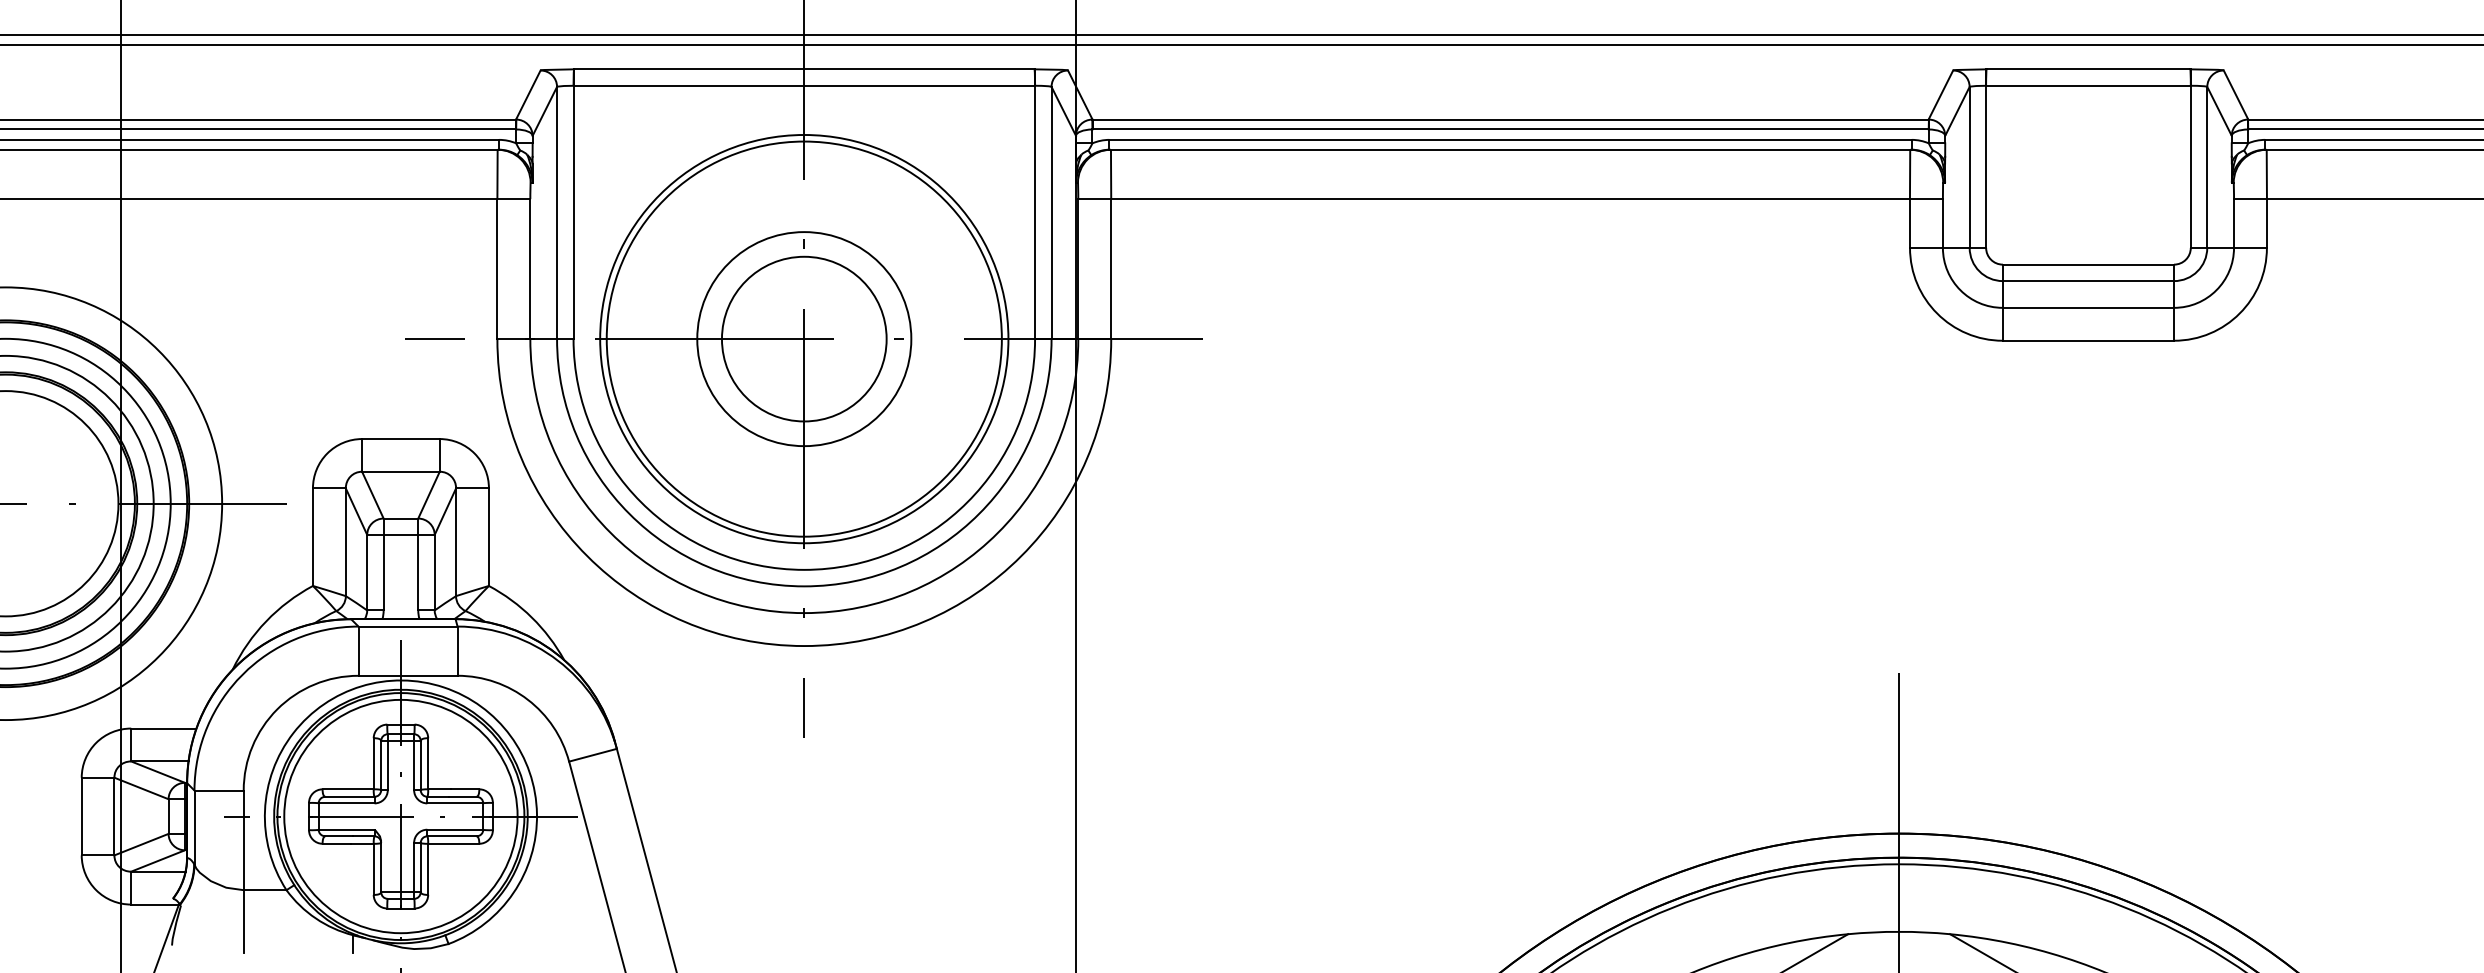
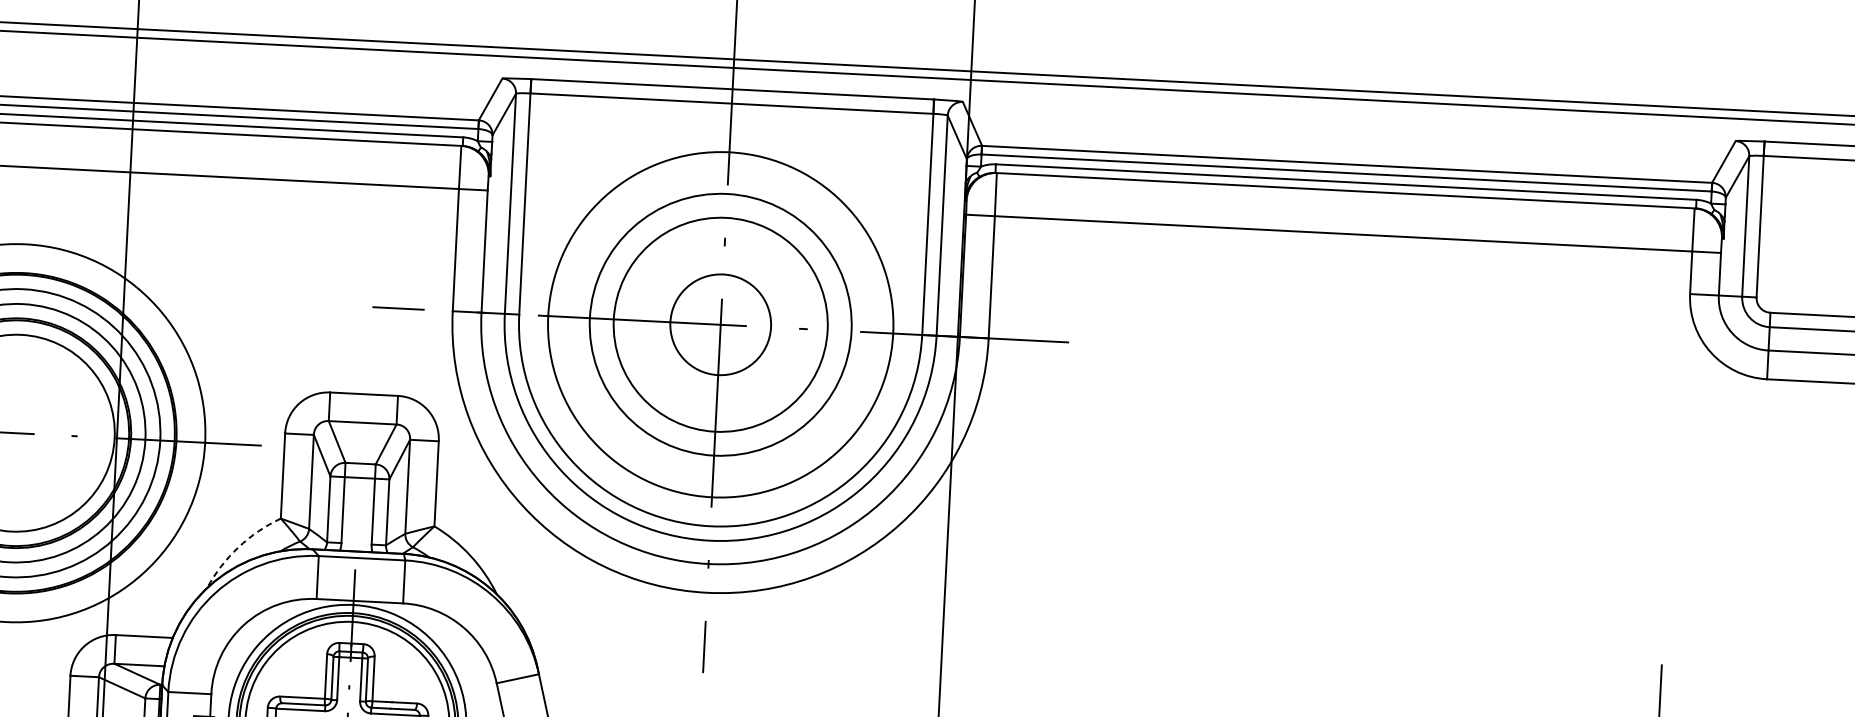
circle: (803, 338) -> (720, 324), size x0.7
circle: (804, 339) -> (720, 325), size x0.6
circle: (804, 339) -> (720, 325), size x1.4
arc: (266, 621) -> (238, 547), solid -> dashed

